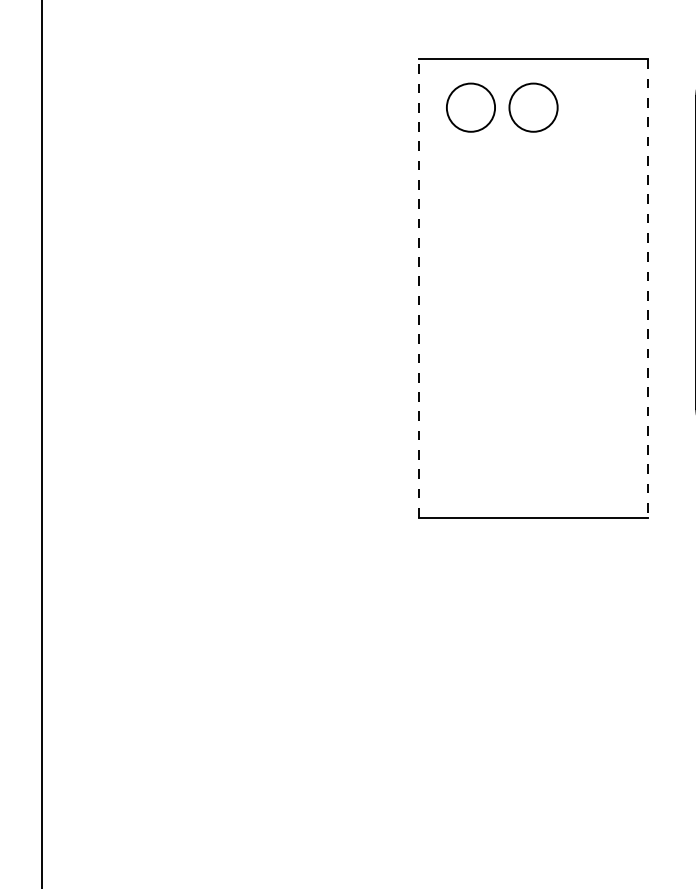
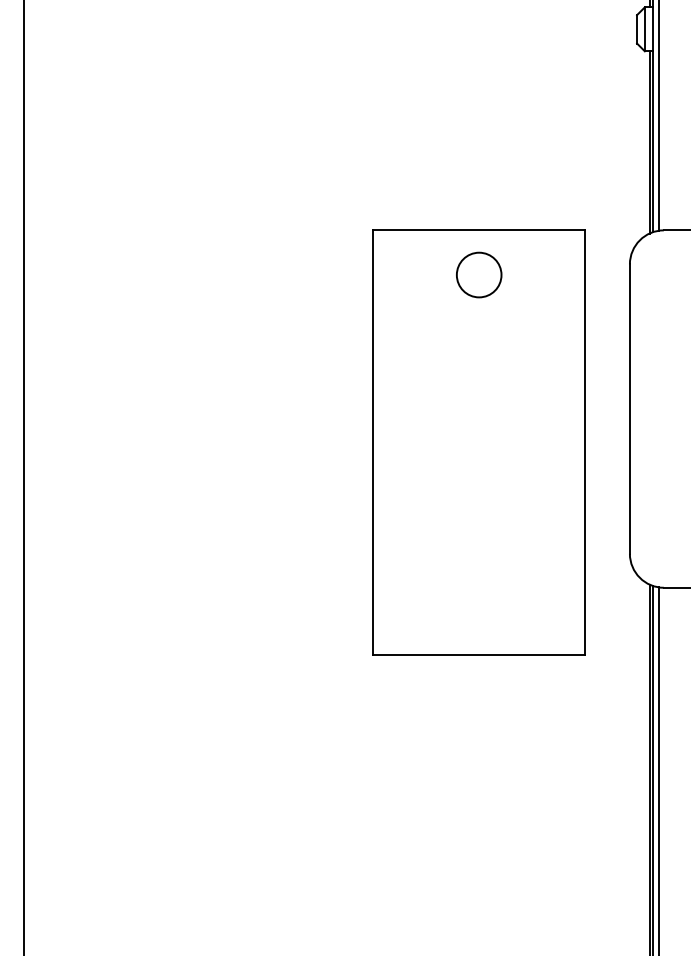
circle: (471, 107) -> (421, 274), removed
line: (419, 288) -> (373, 442), dashed -> solid
line: (648, 289) -> (585, 443), dashed -> solid

